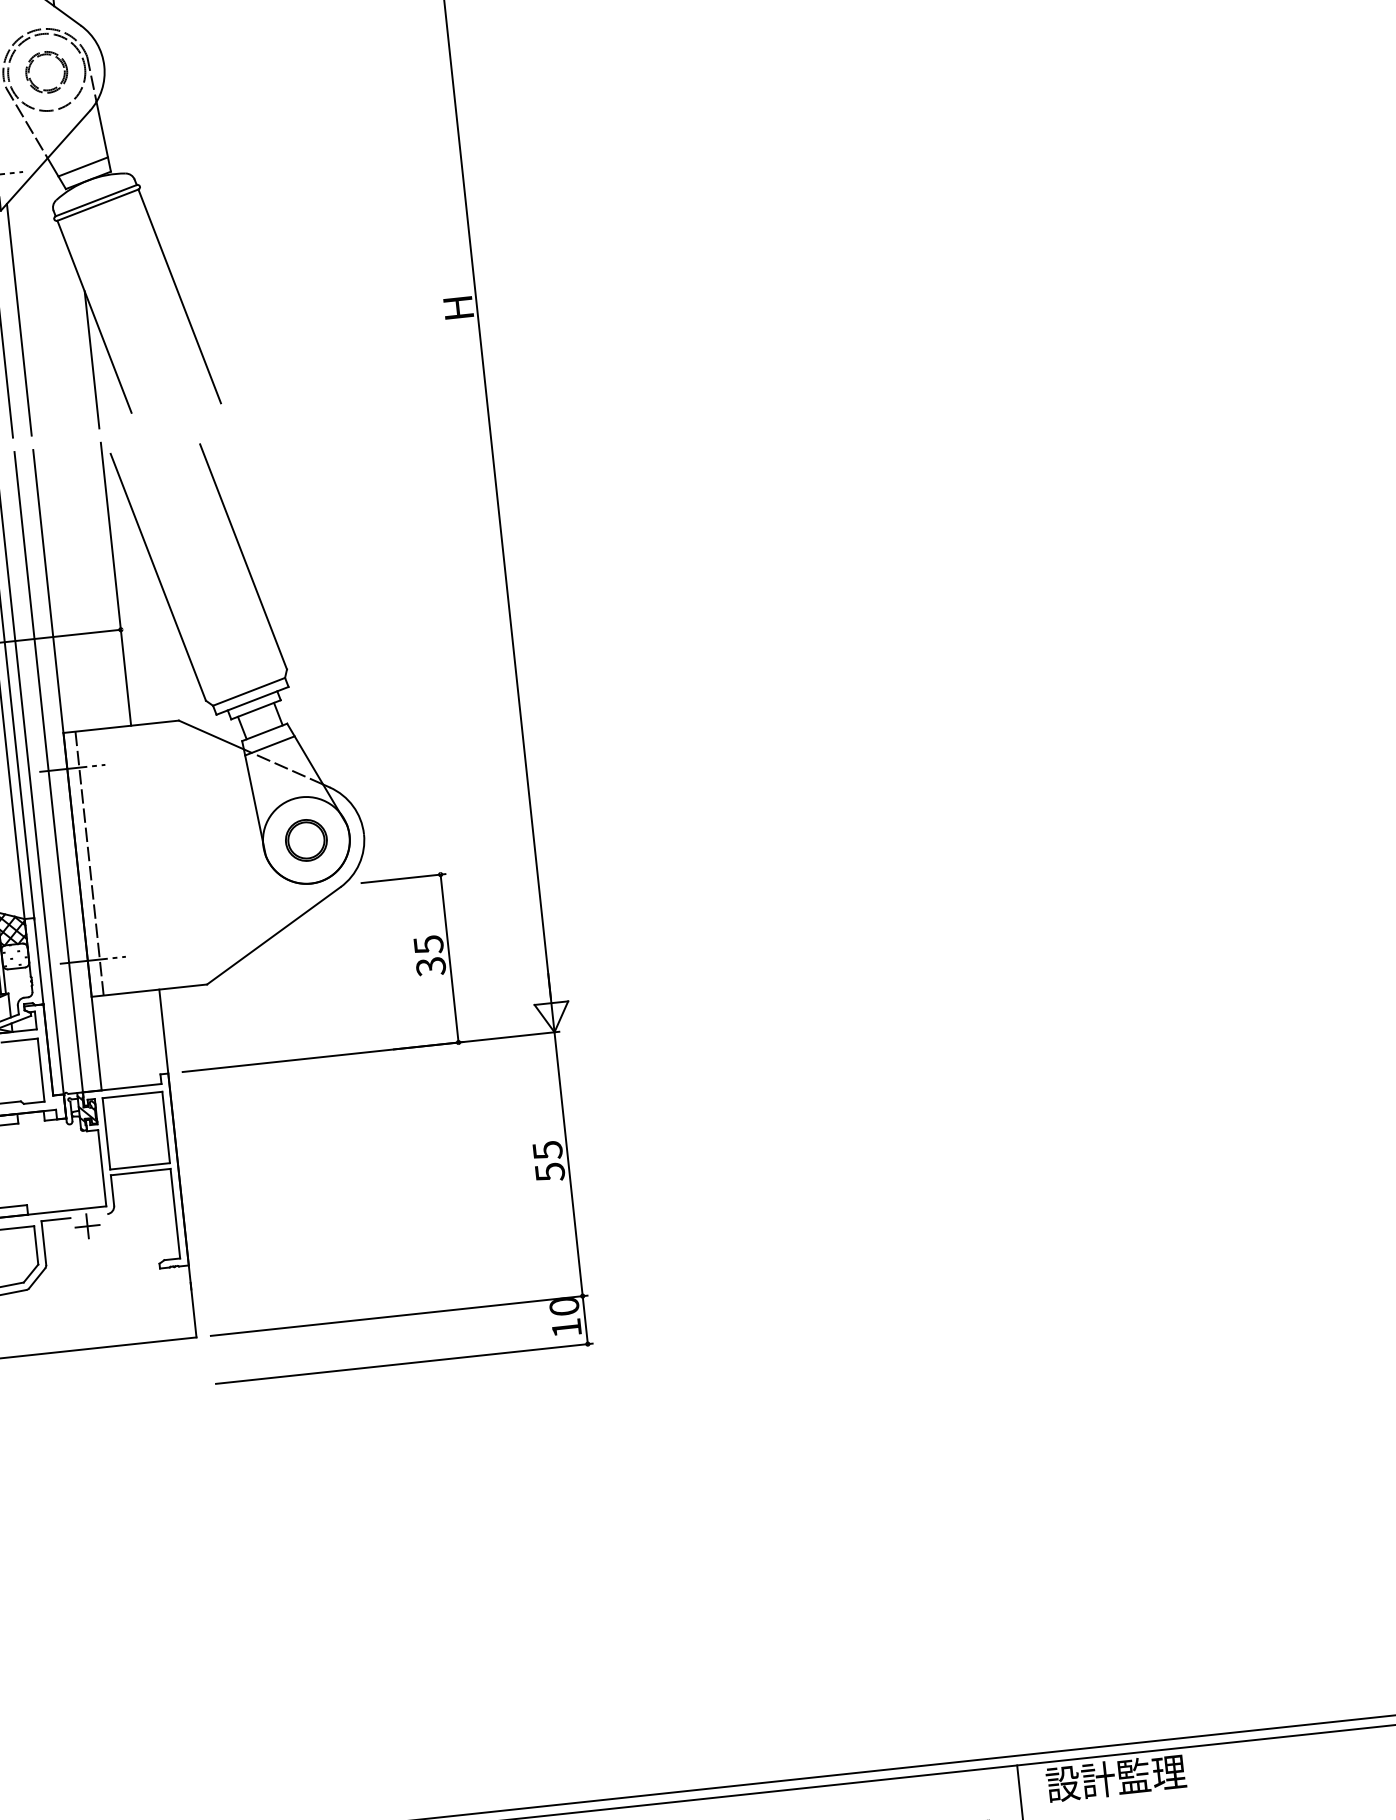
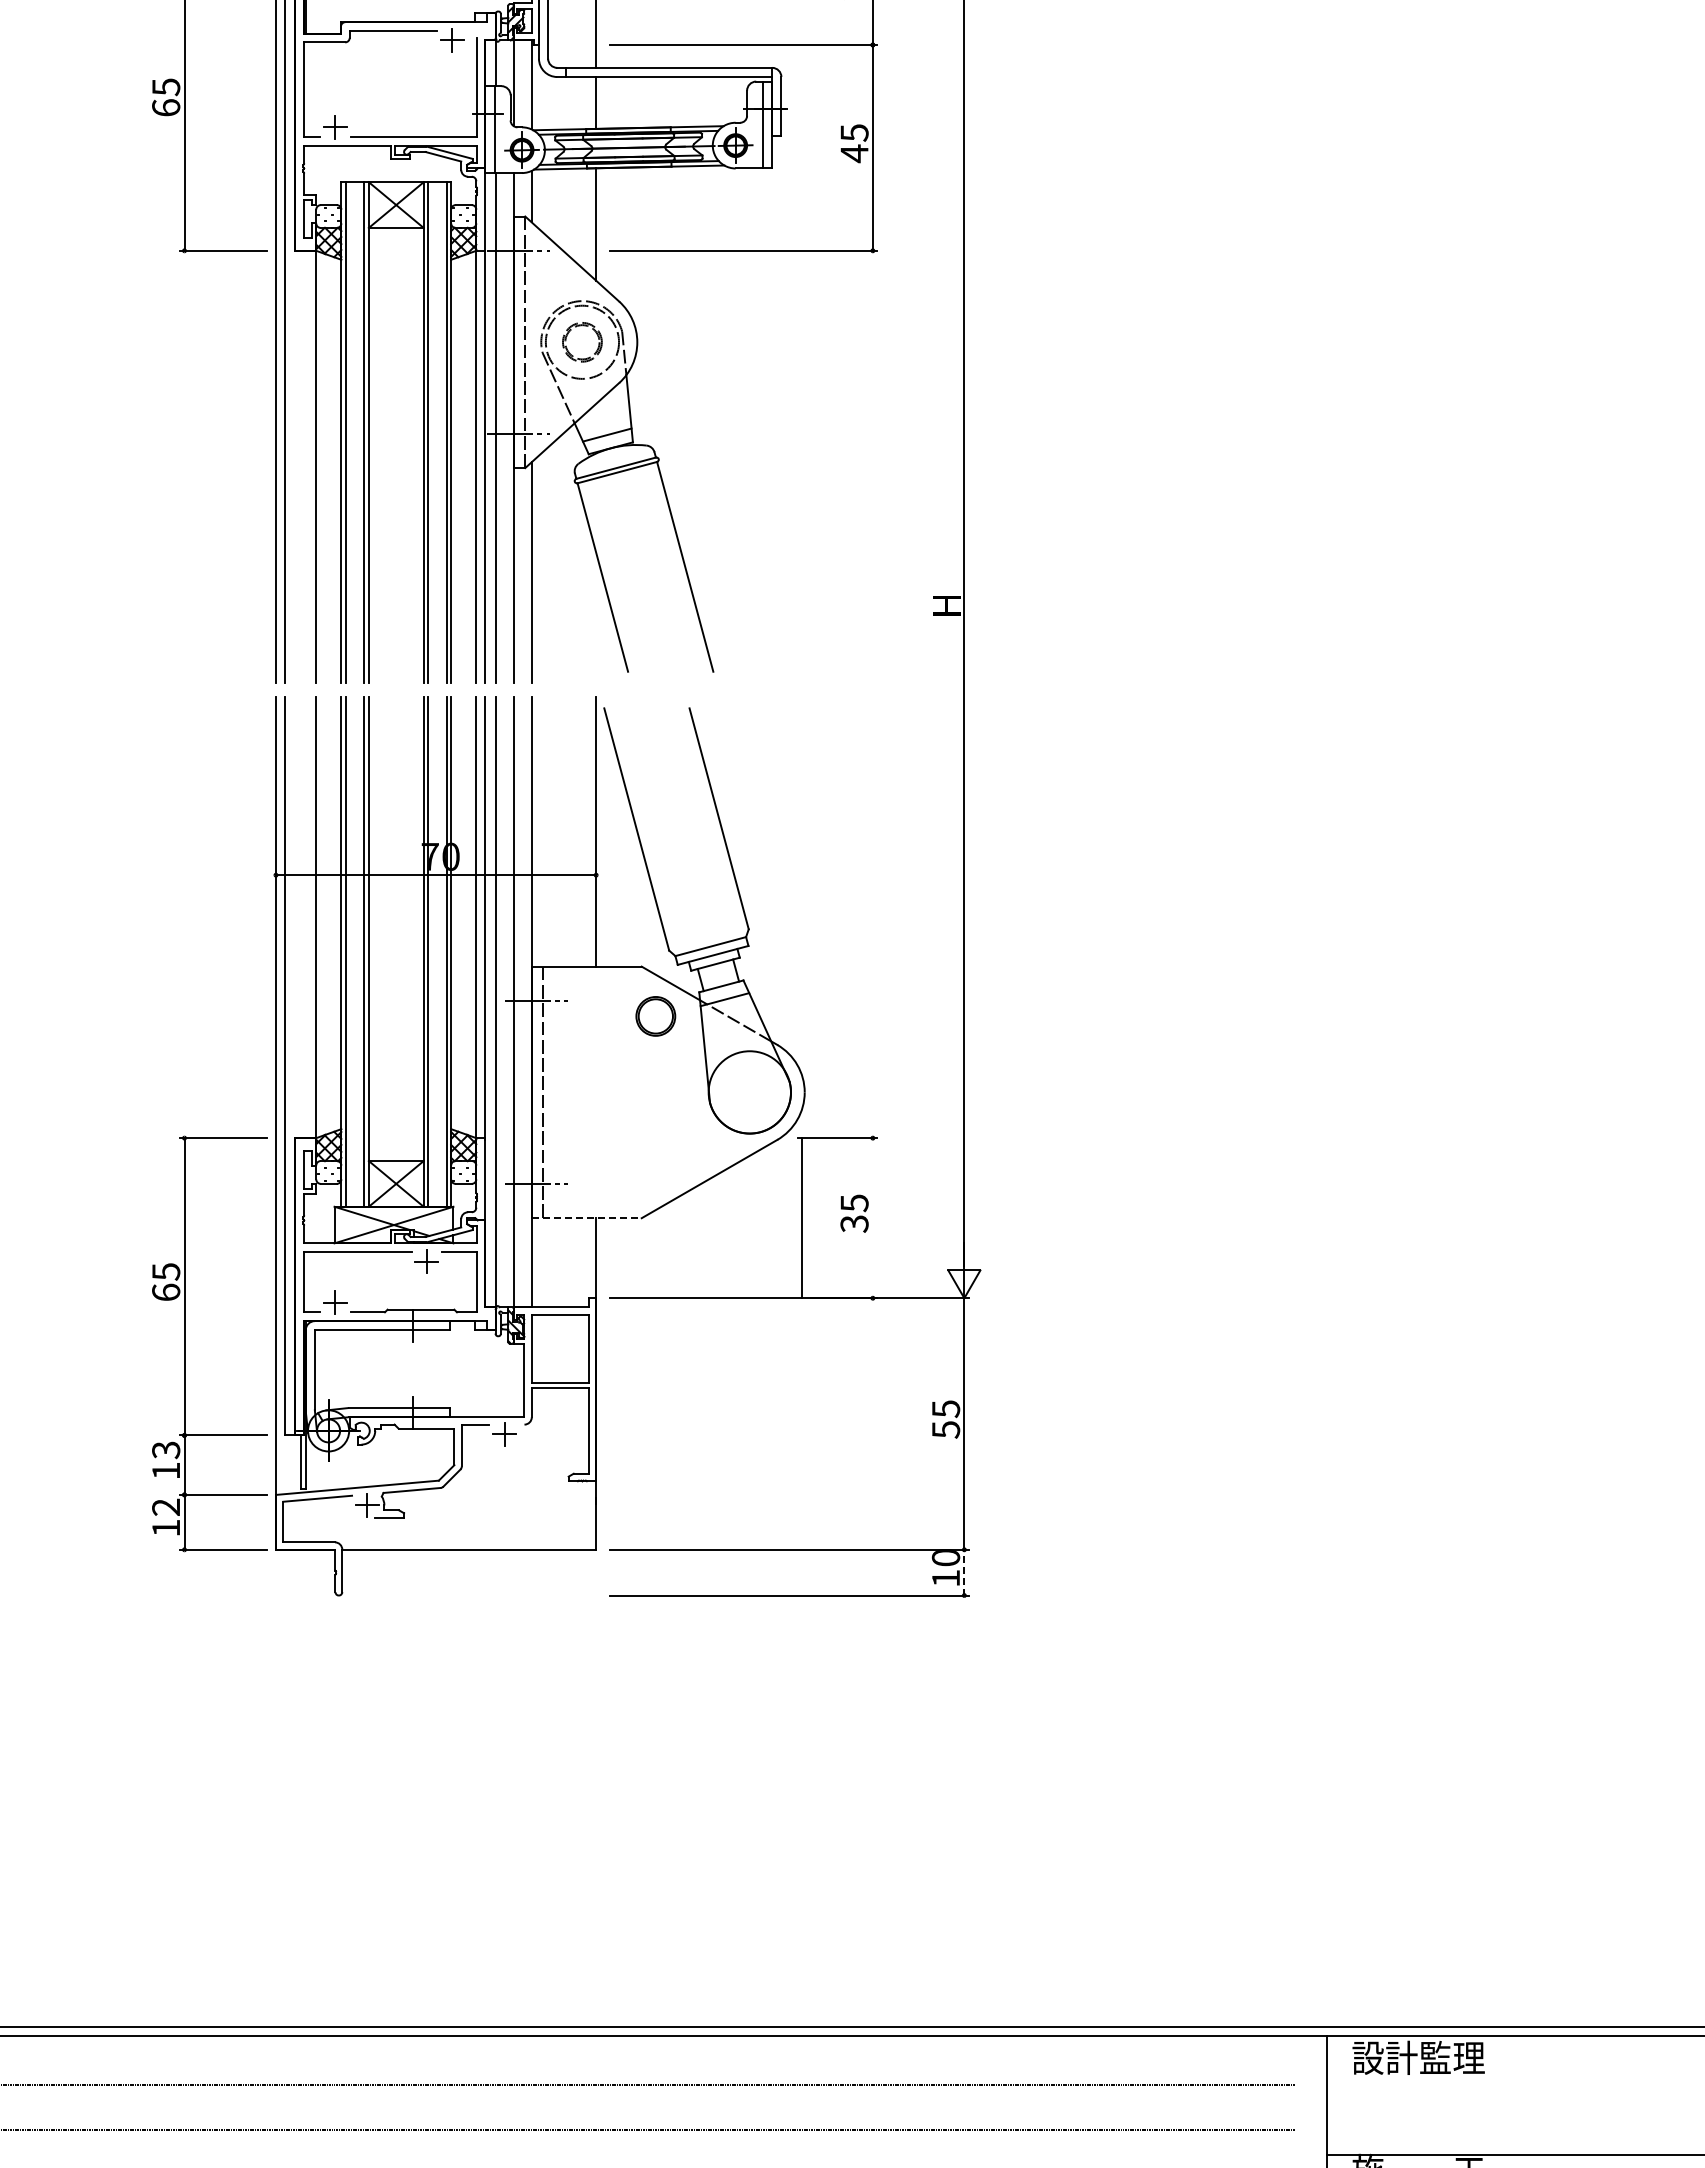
line: (92, 359) -> (596, 617), removed
part: (306, 840) -> (655, 1016), moved
line: (449, 958) -> (801, 1218), moved
line: (150, 990) -> (587, 1218), solid -> dashed
line: (585, 1319) -> (964, 1572), solid -> dashed

